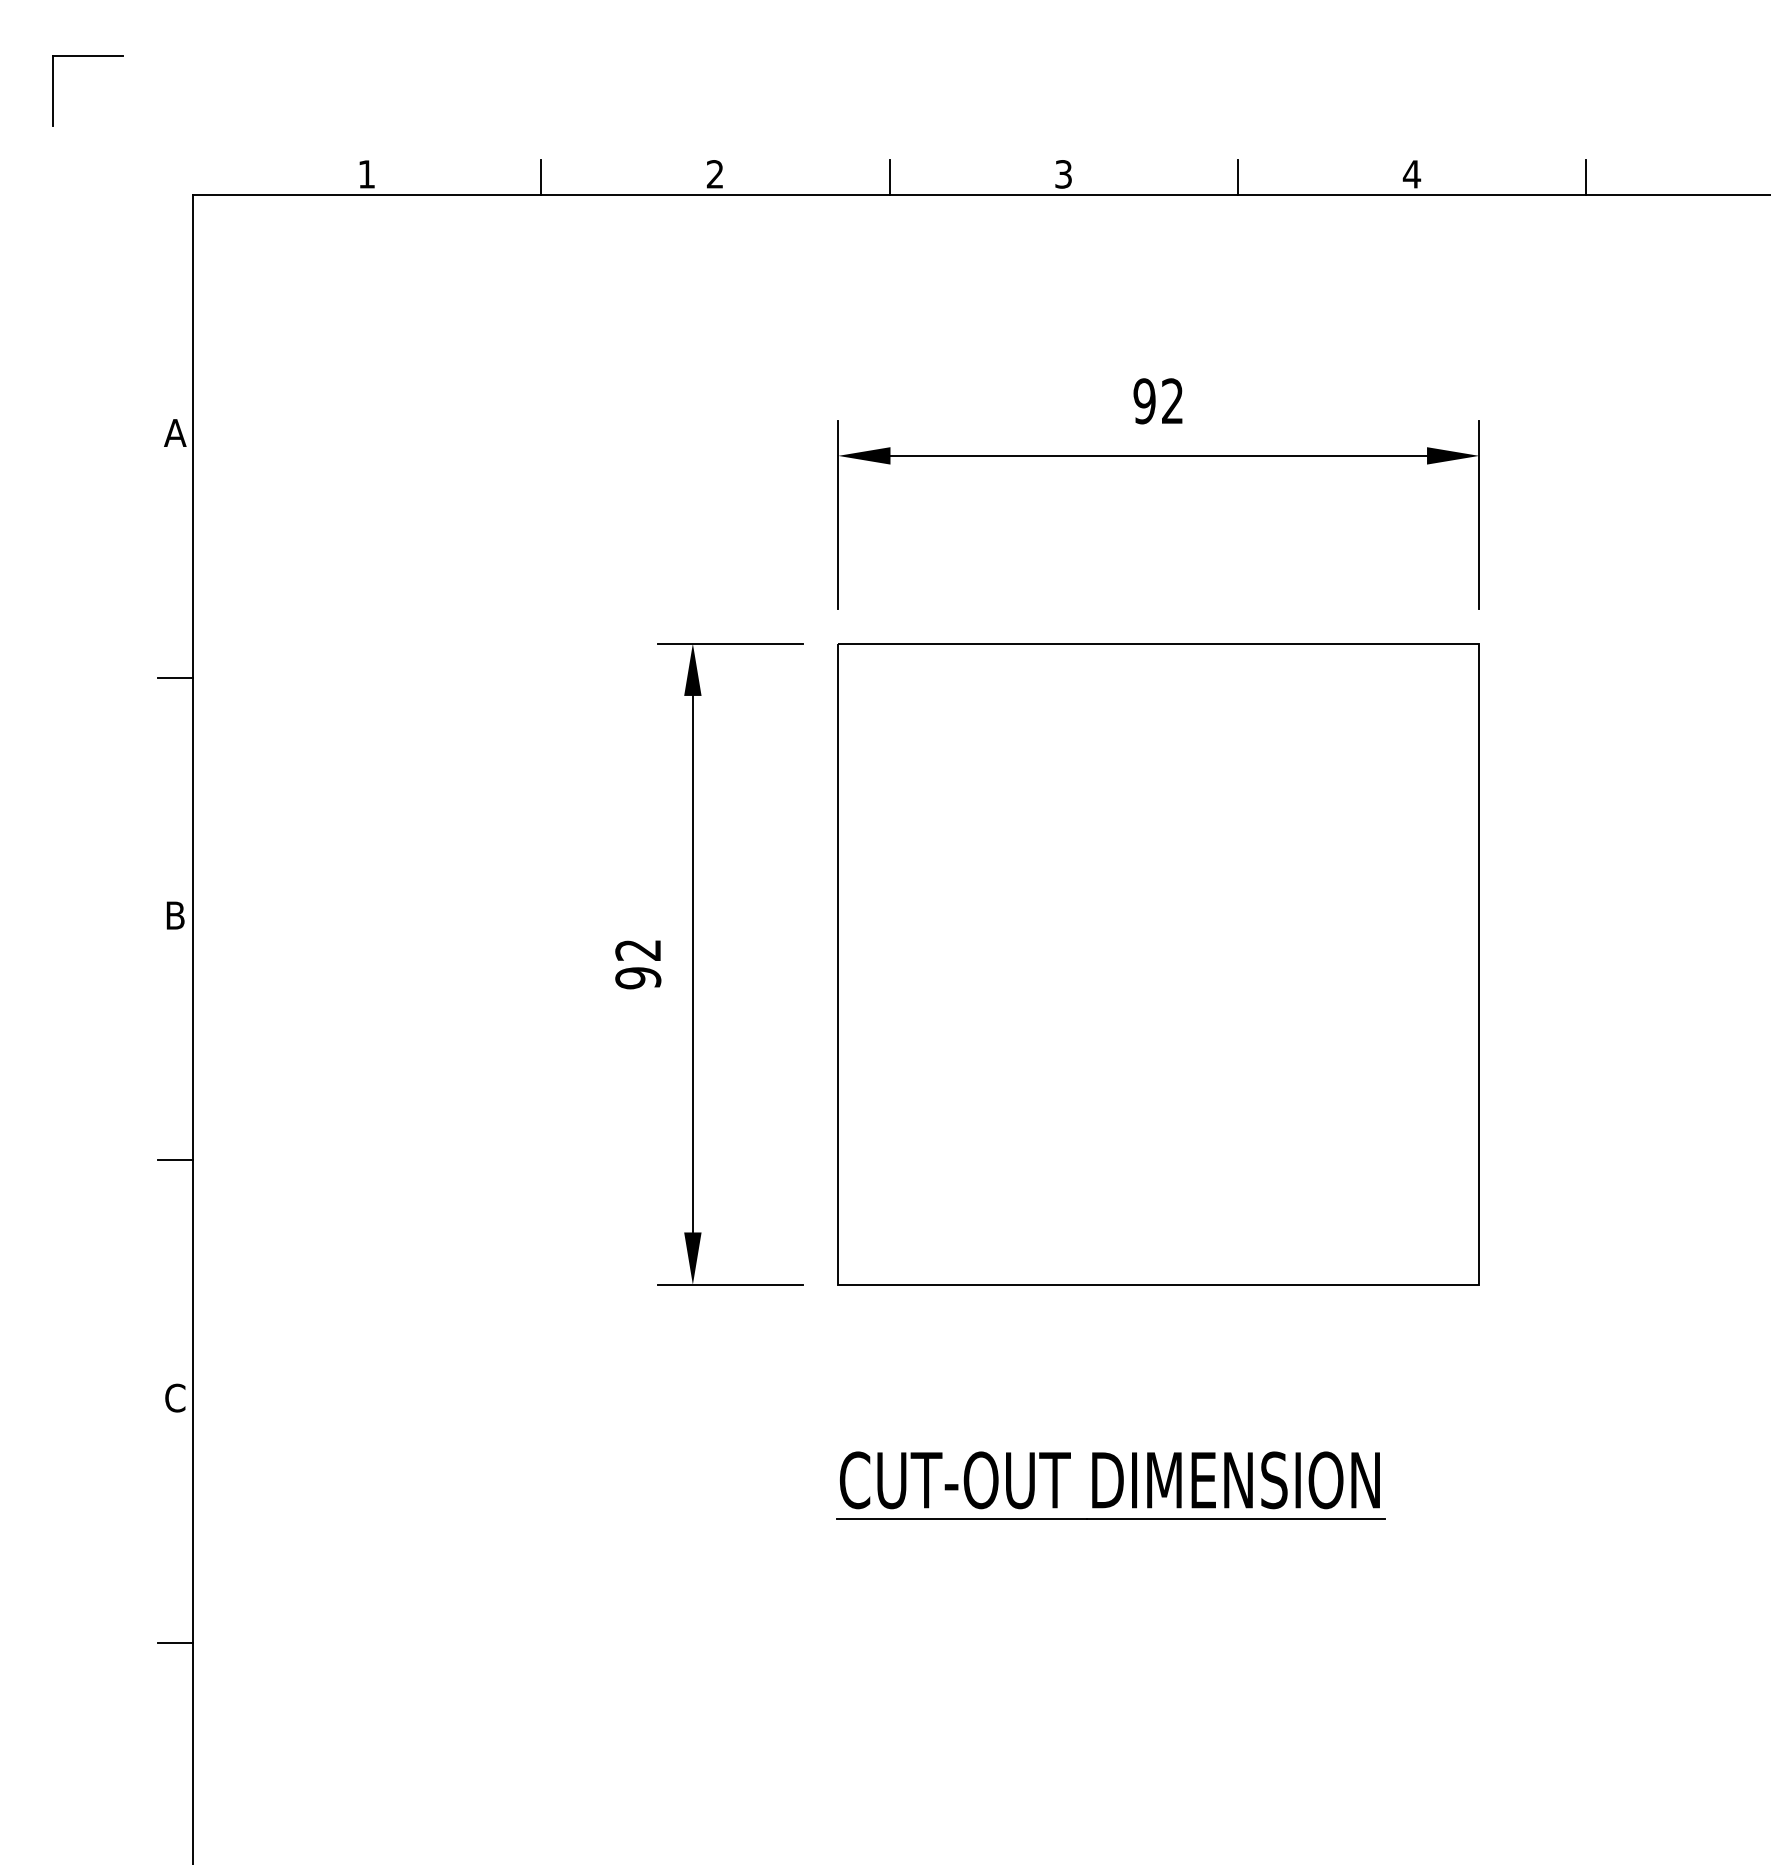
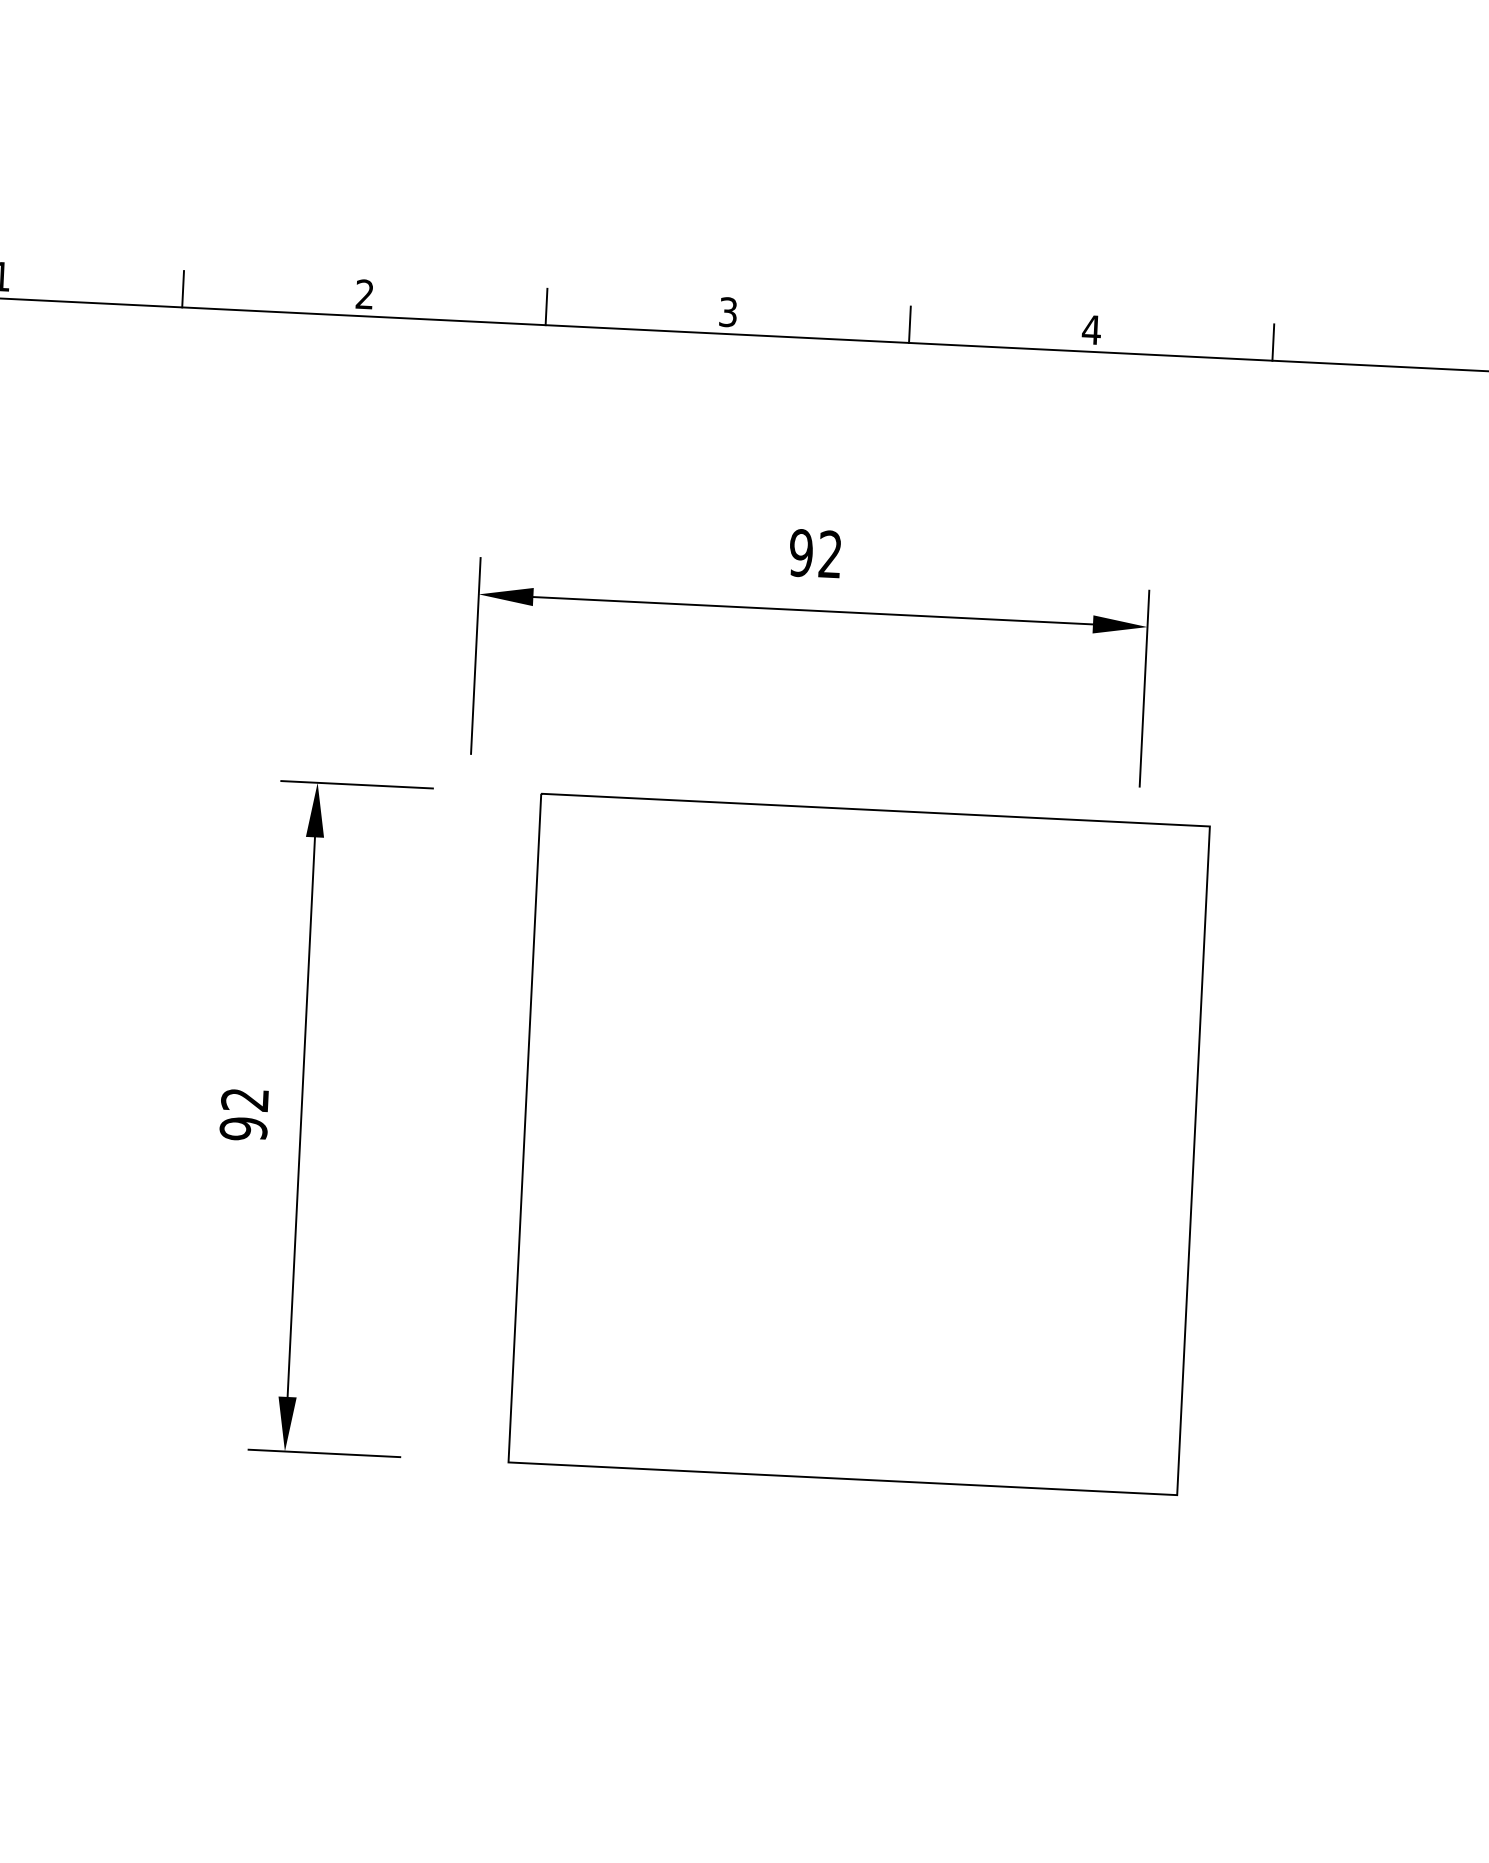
part: (1158, 964) -> (858, 1144), moved
part: (1110, 1485) -> (710, 1682), removed

